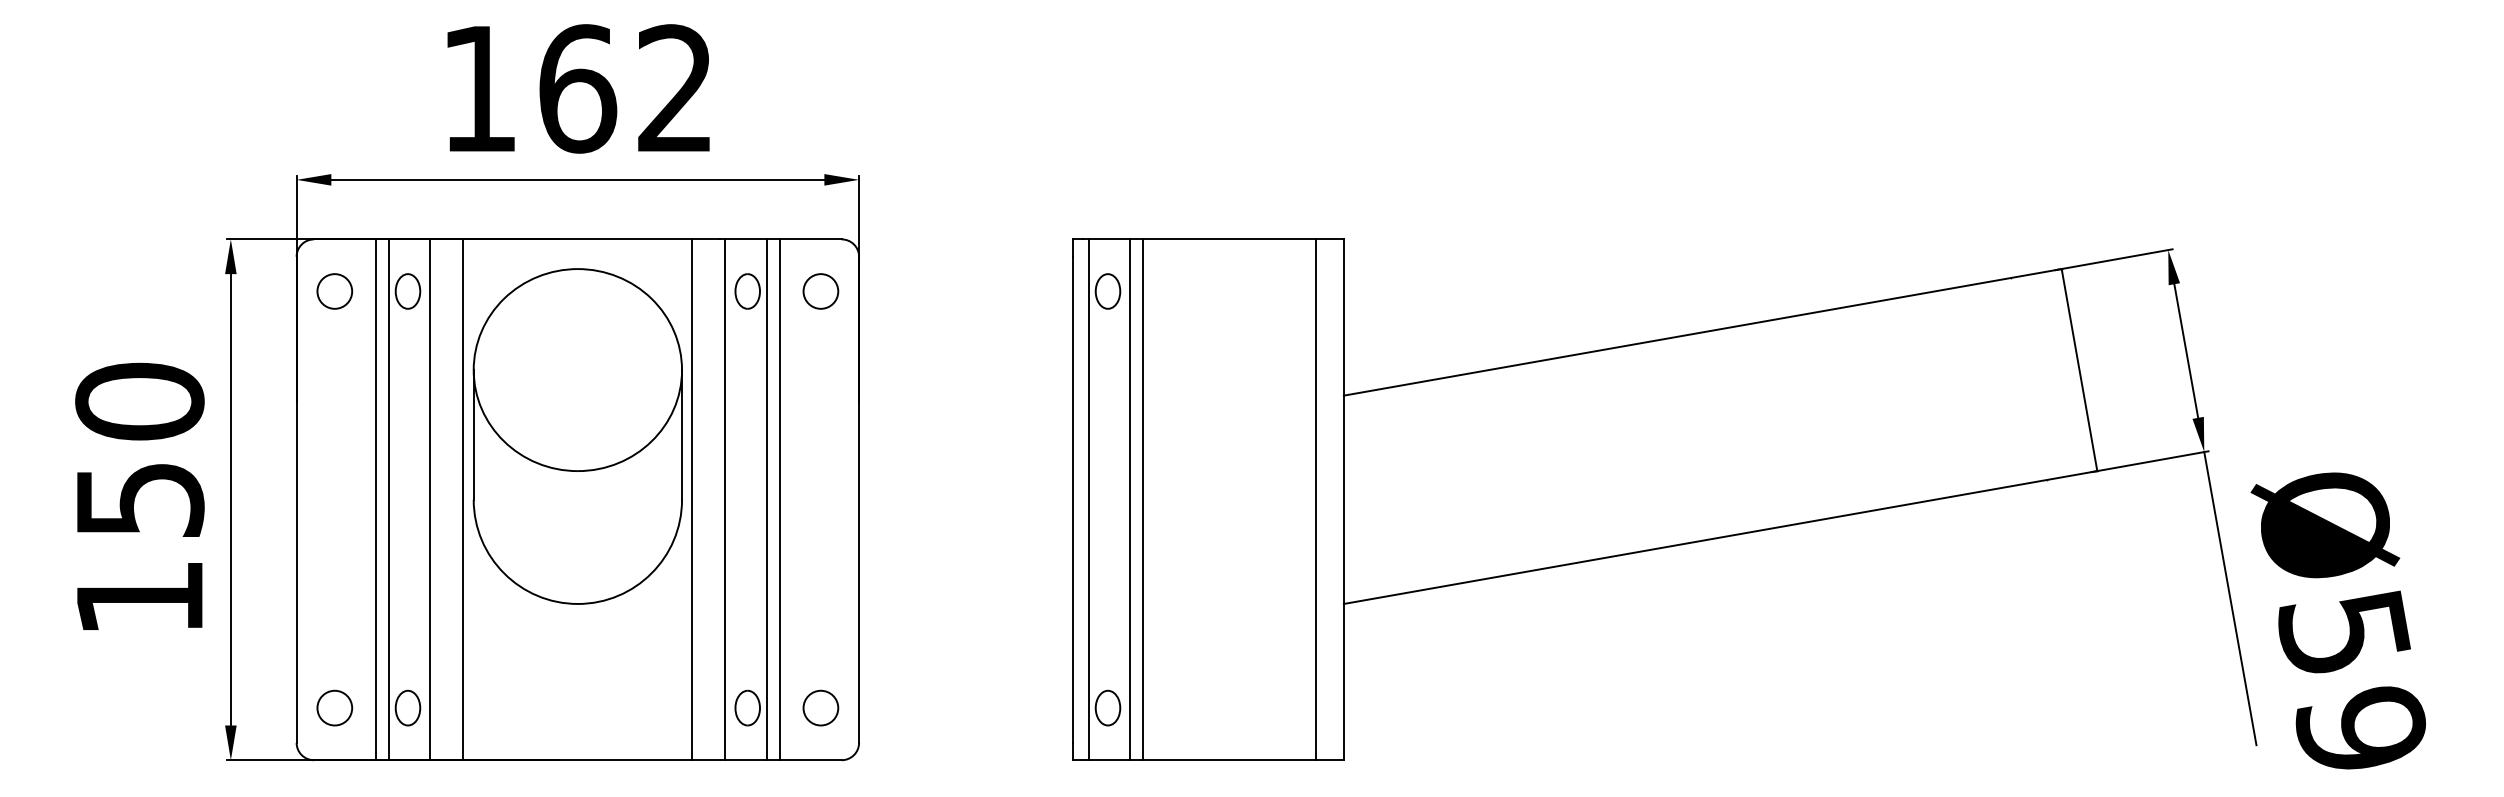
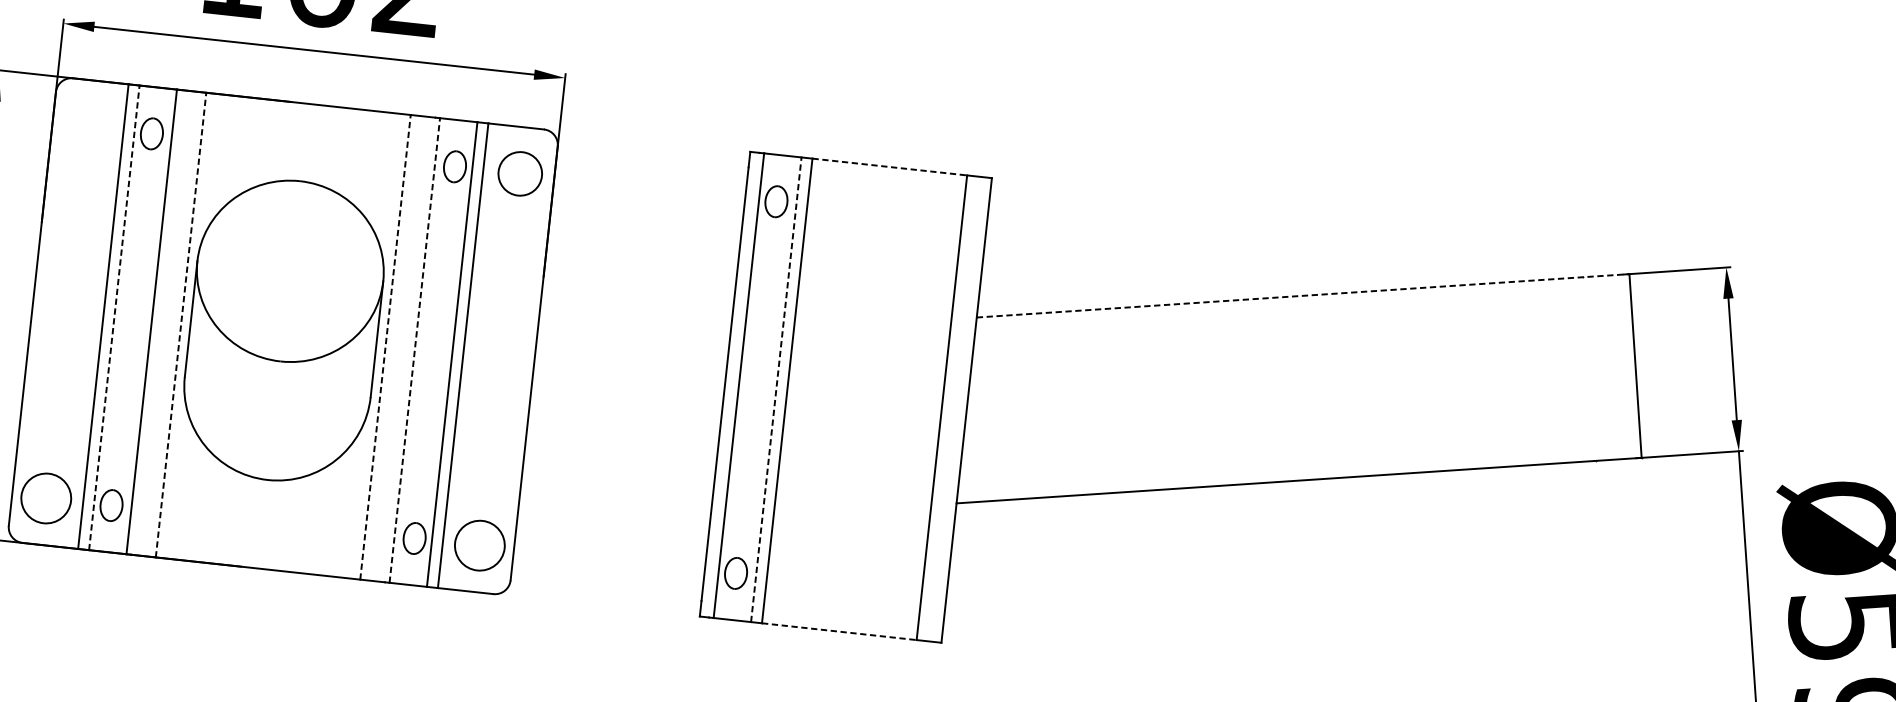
line: (1229, 239) -> (889, 167), solid -> dashed
circle: (334, 291) -> (86, 126), removed
circle: (820, 291) -> (519, 173), size x1.4
line: (1703, 332) -> (1303, 296), solid -> dashed
part: (577, 436) -> (283, 330), moved
line: (388, 499) -> (114, 317), solid -> dashed
line: (463, 499) -> (181, 324), solid -> dashed
line: (692, 499) -> (385, 347), solid -> dashed
line: (725, 499) -> (415, 350), solid -> dashed
line: (1130, 499) -> (776, 389), solid -> dashed
circle: (334, 707) -> (46, 497), size x1.6
circle: (820, 707) -> (479, 545), size x1.6
line: (1229, 760) -> (839, 631), solid -> dashed

